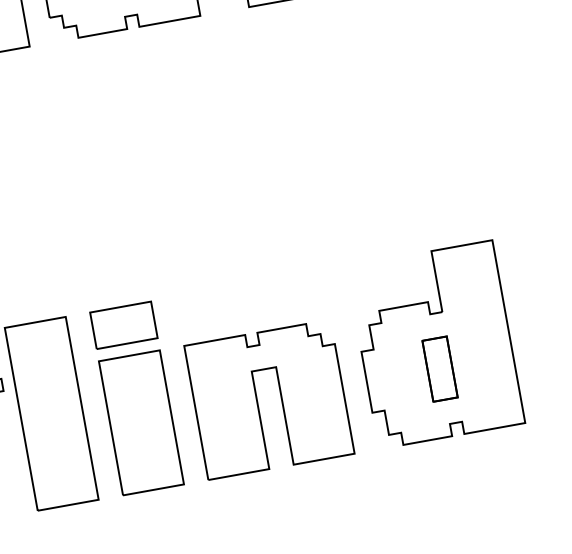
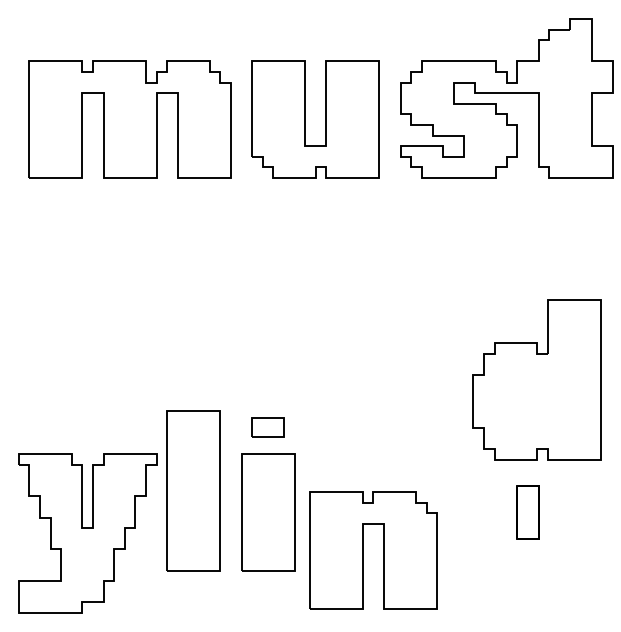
part: (124, 324) -> (268, 426), size x0.6
part: (435, 344) -> (536, 379), moved
part: (258, 402) -> (363, 550), moved

